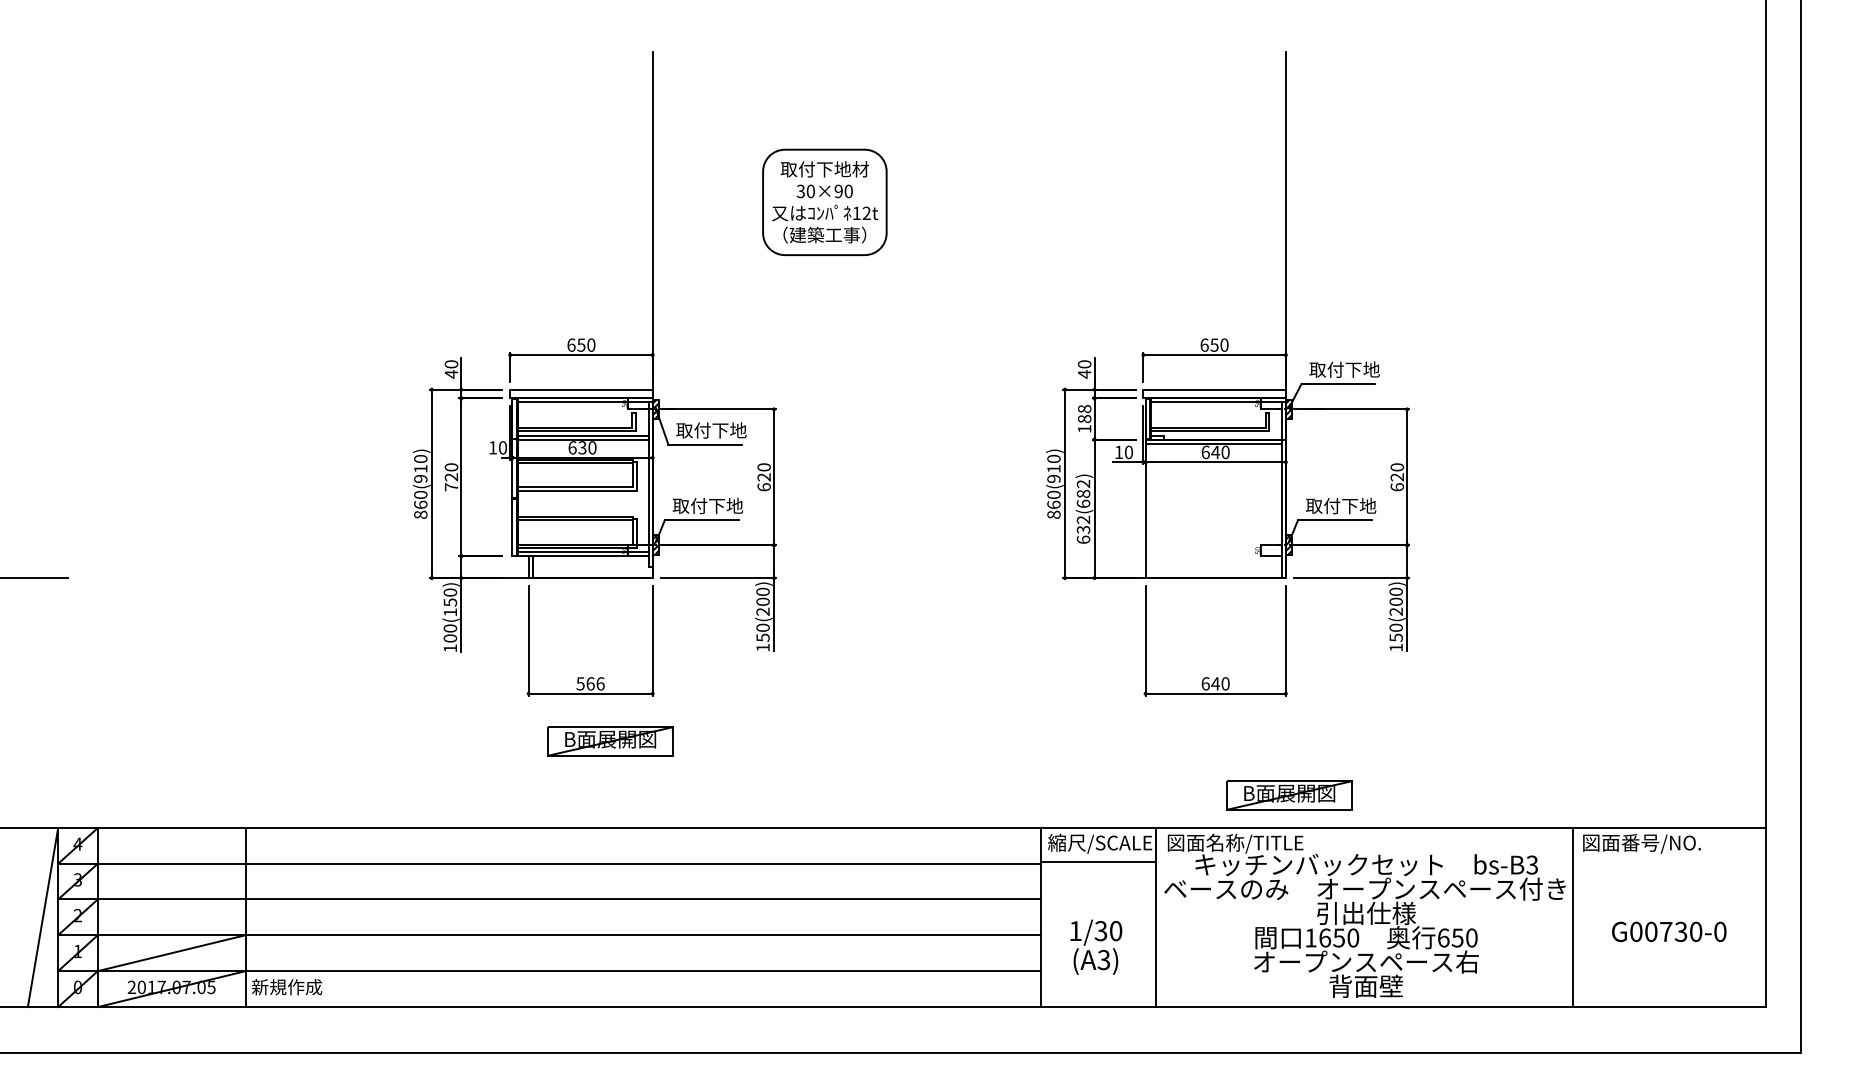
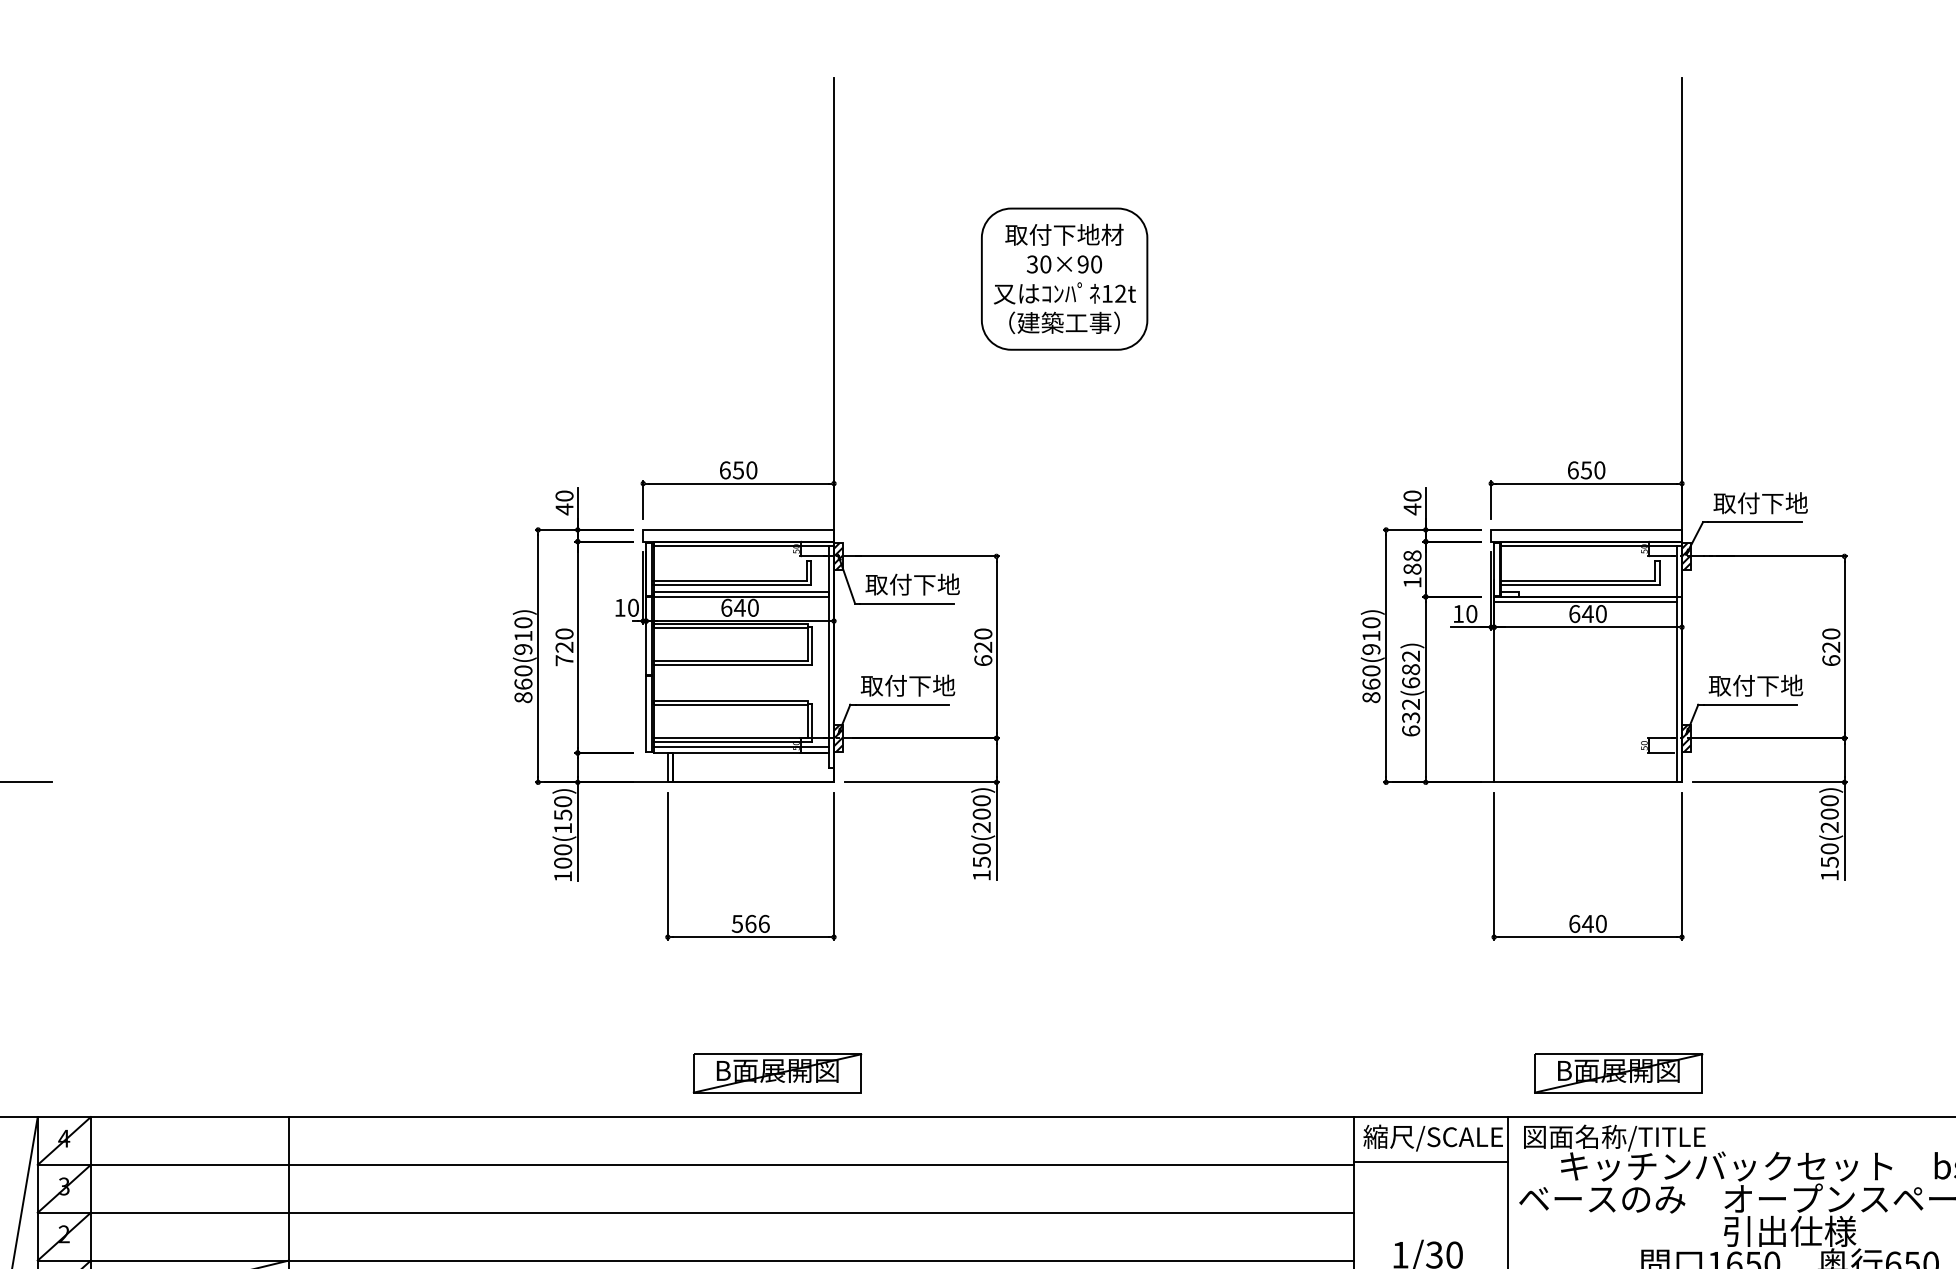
text: (582, 447) -> (739, 607), 630 -> 640
part: (610, 741) -> (777, 1073), moved
part: (1289, 795) -> (1618, 1073), moved

